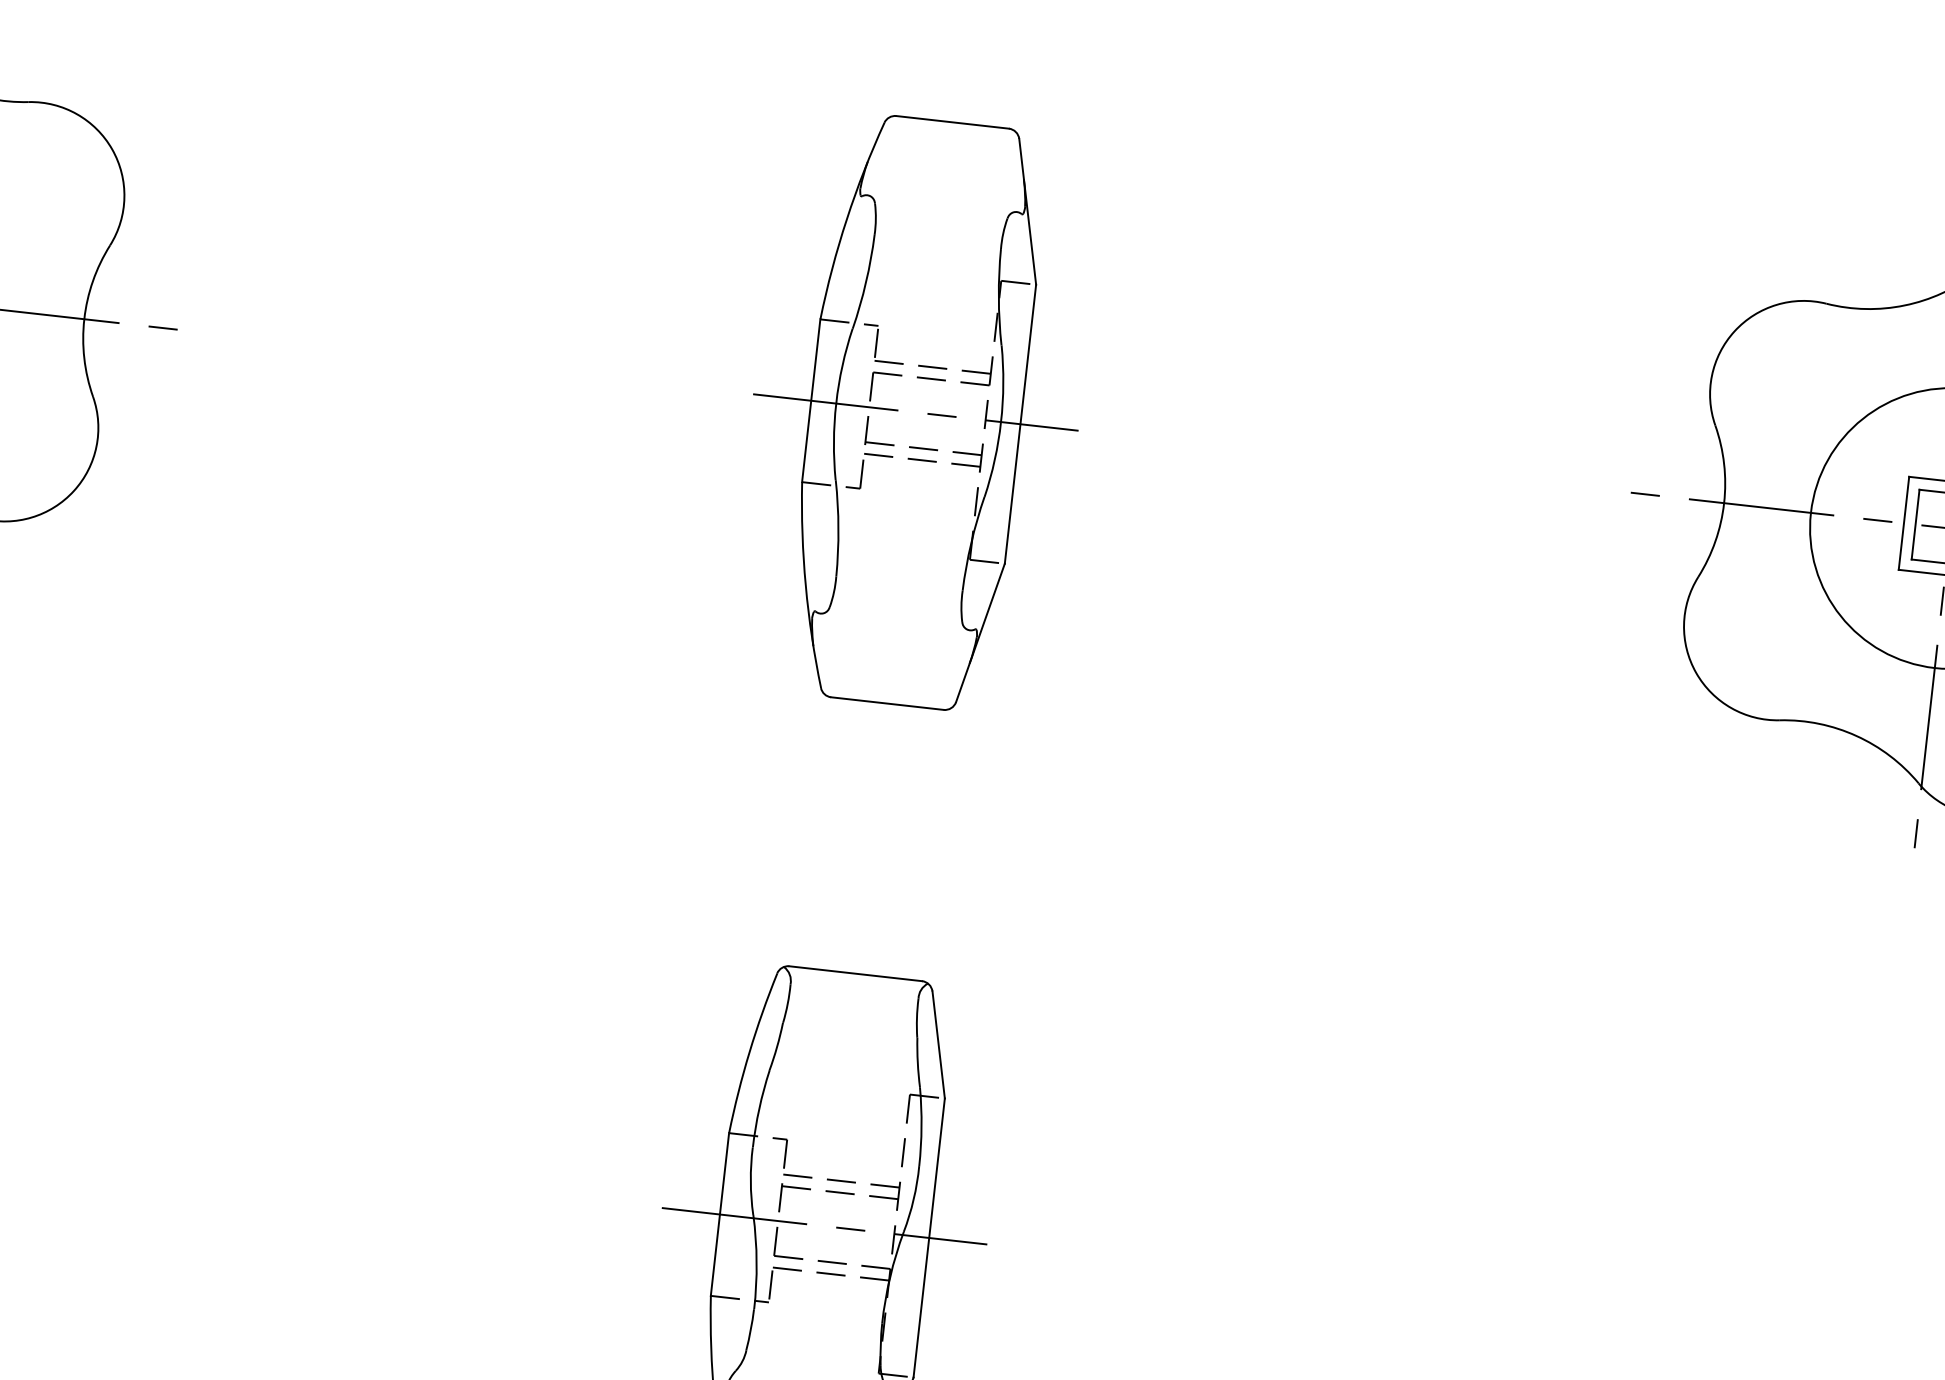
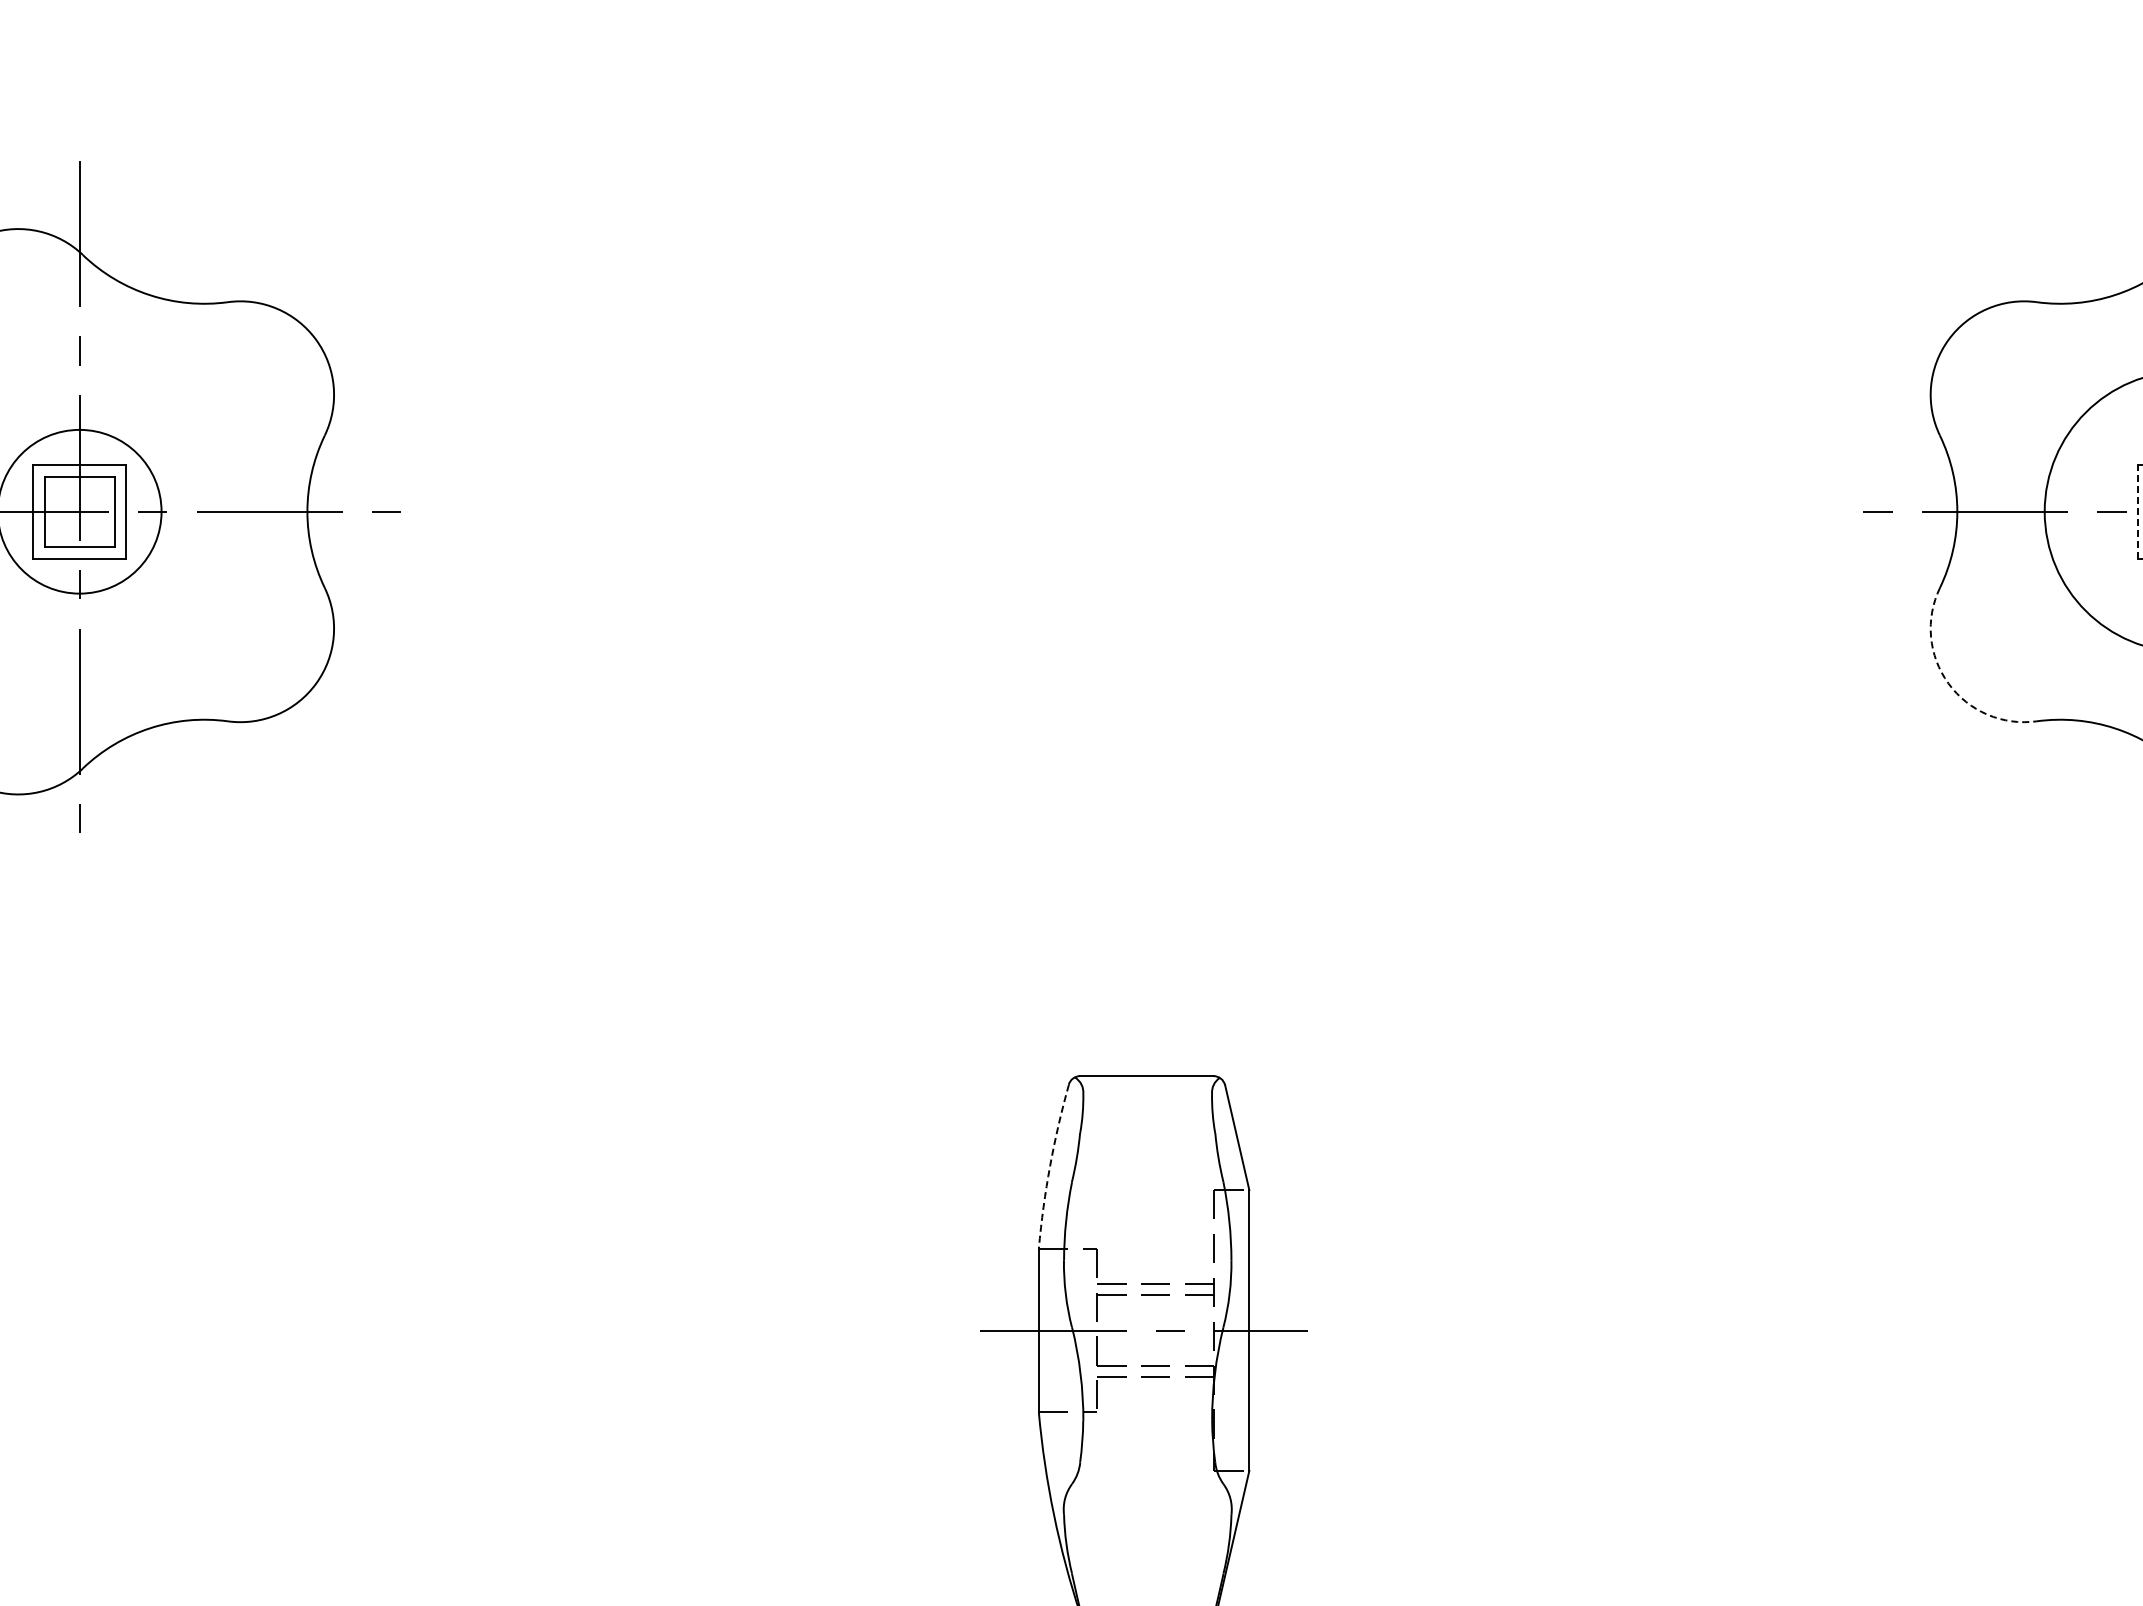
part: (915, 412) -> (1143, 511), removed
line: (1904, 523) -> (2138, 511), solid -> dashed
arc: (1696, 672) -> (1948, 683), solid -> dashed
arc: (749, 1051) -> (1050, 1165), solid -> dashed

